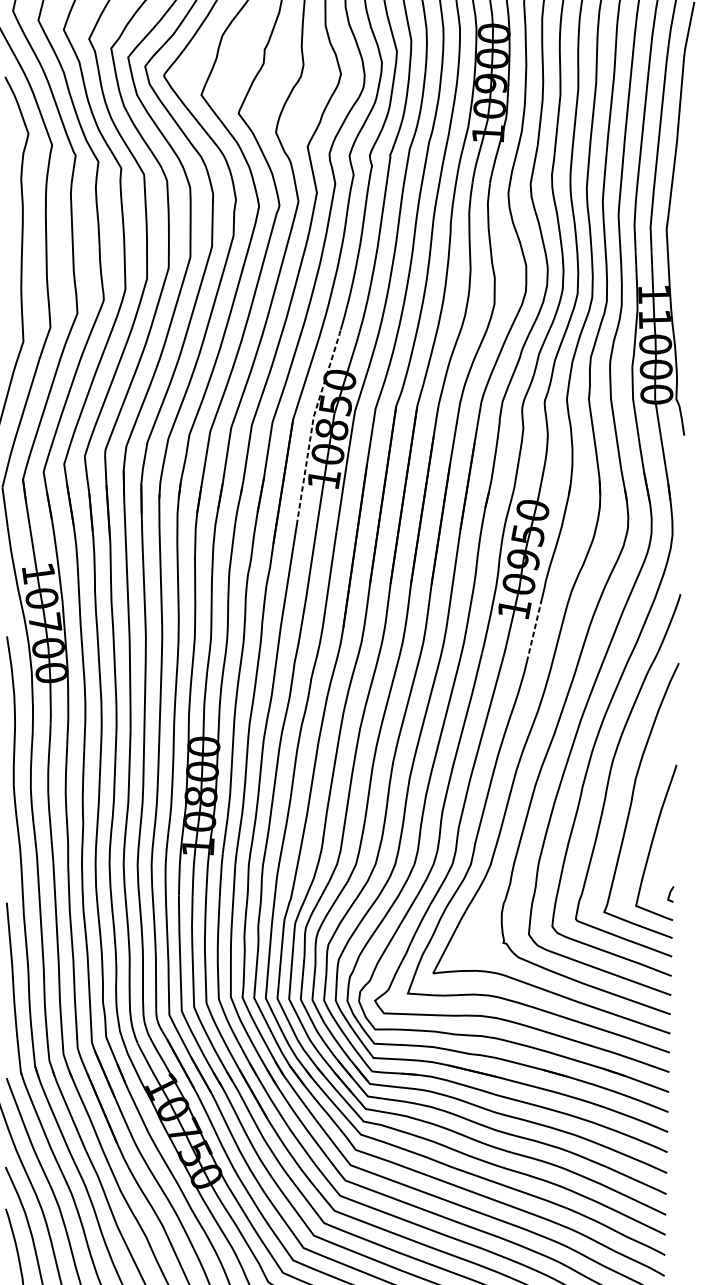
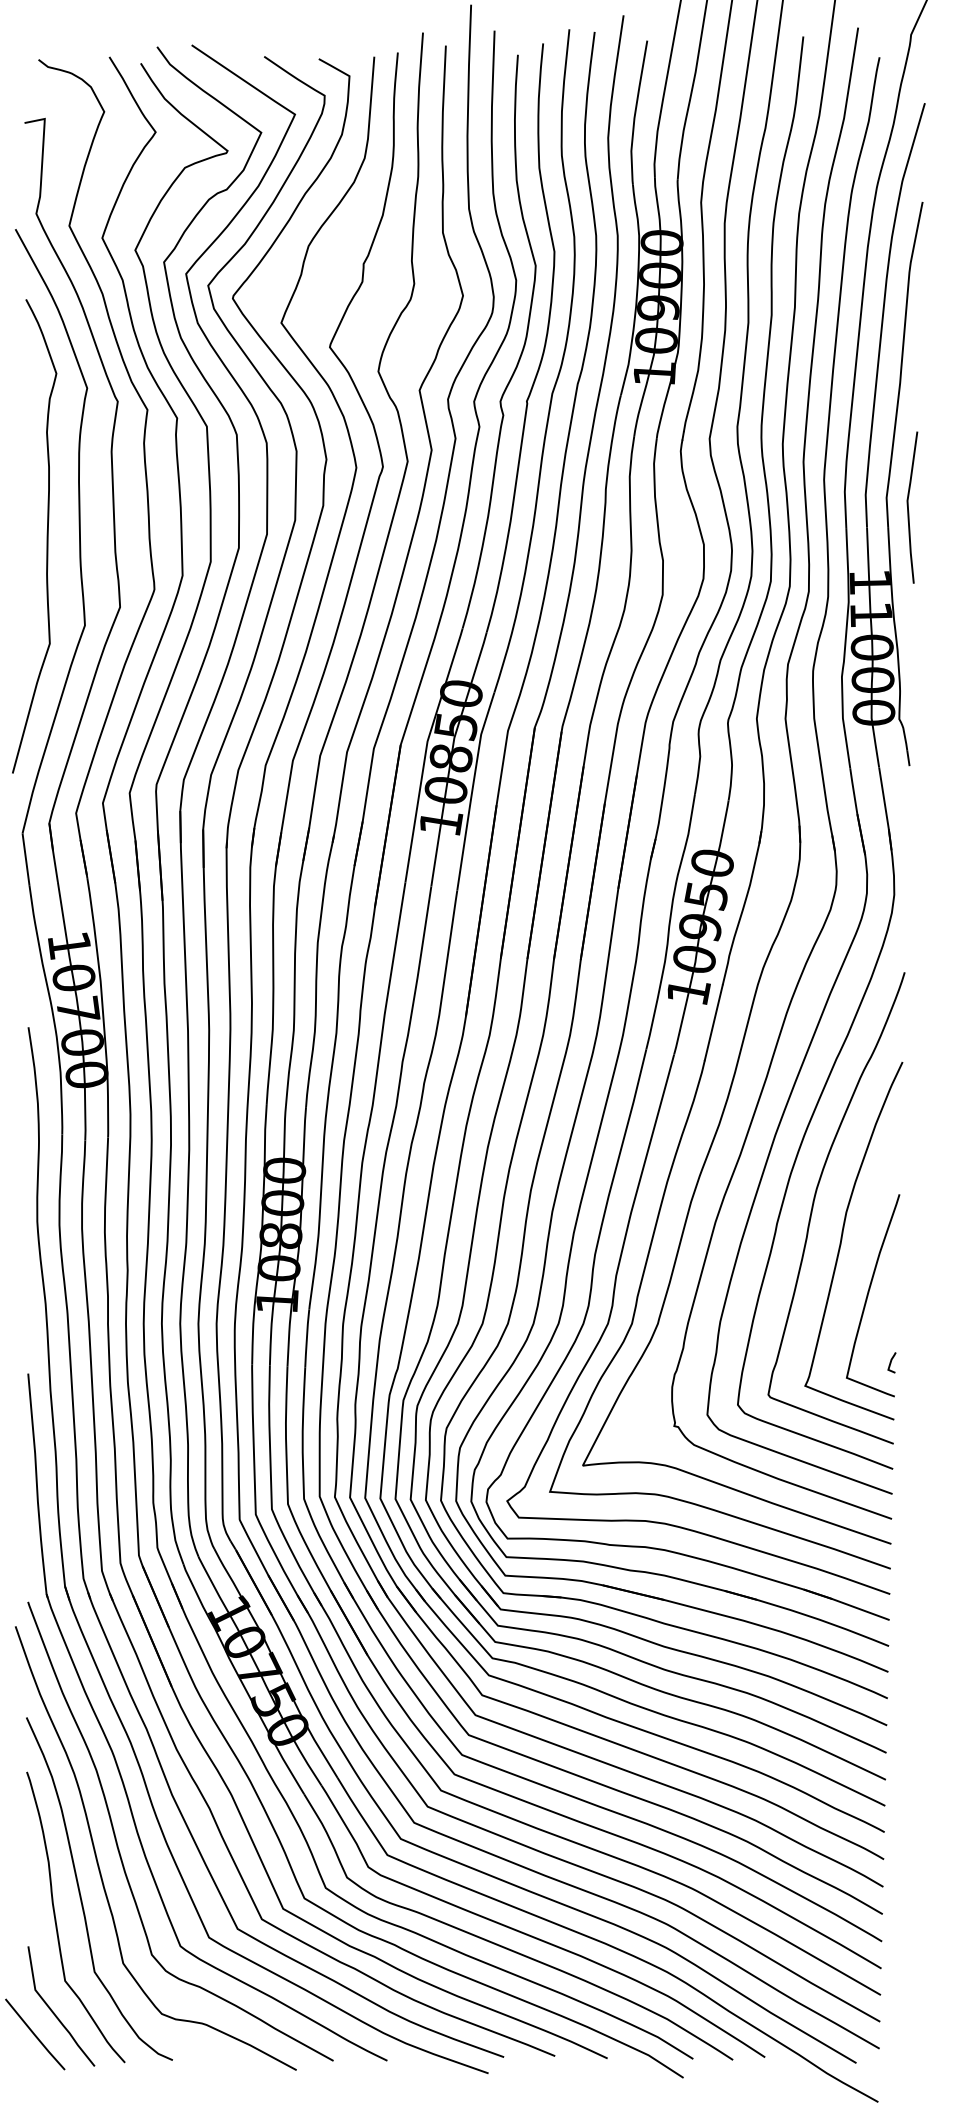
curve: (683, 236) -> (908, 507), added
line: (312, 425) -> (425, 752), dashed -> solid
line: (533, 632) -> (713, 1022), dashed -> solid

